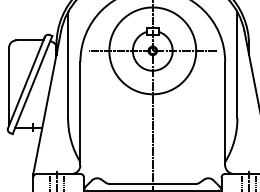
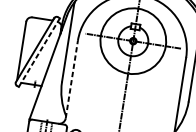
line: (32, 85) -> (39, 52), solid -> dashed
line: (80, 113) -> (71, 79), solid -> dashed

